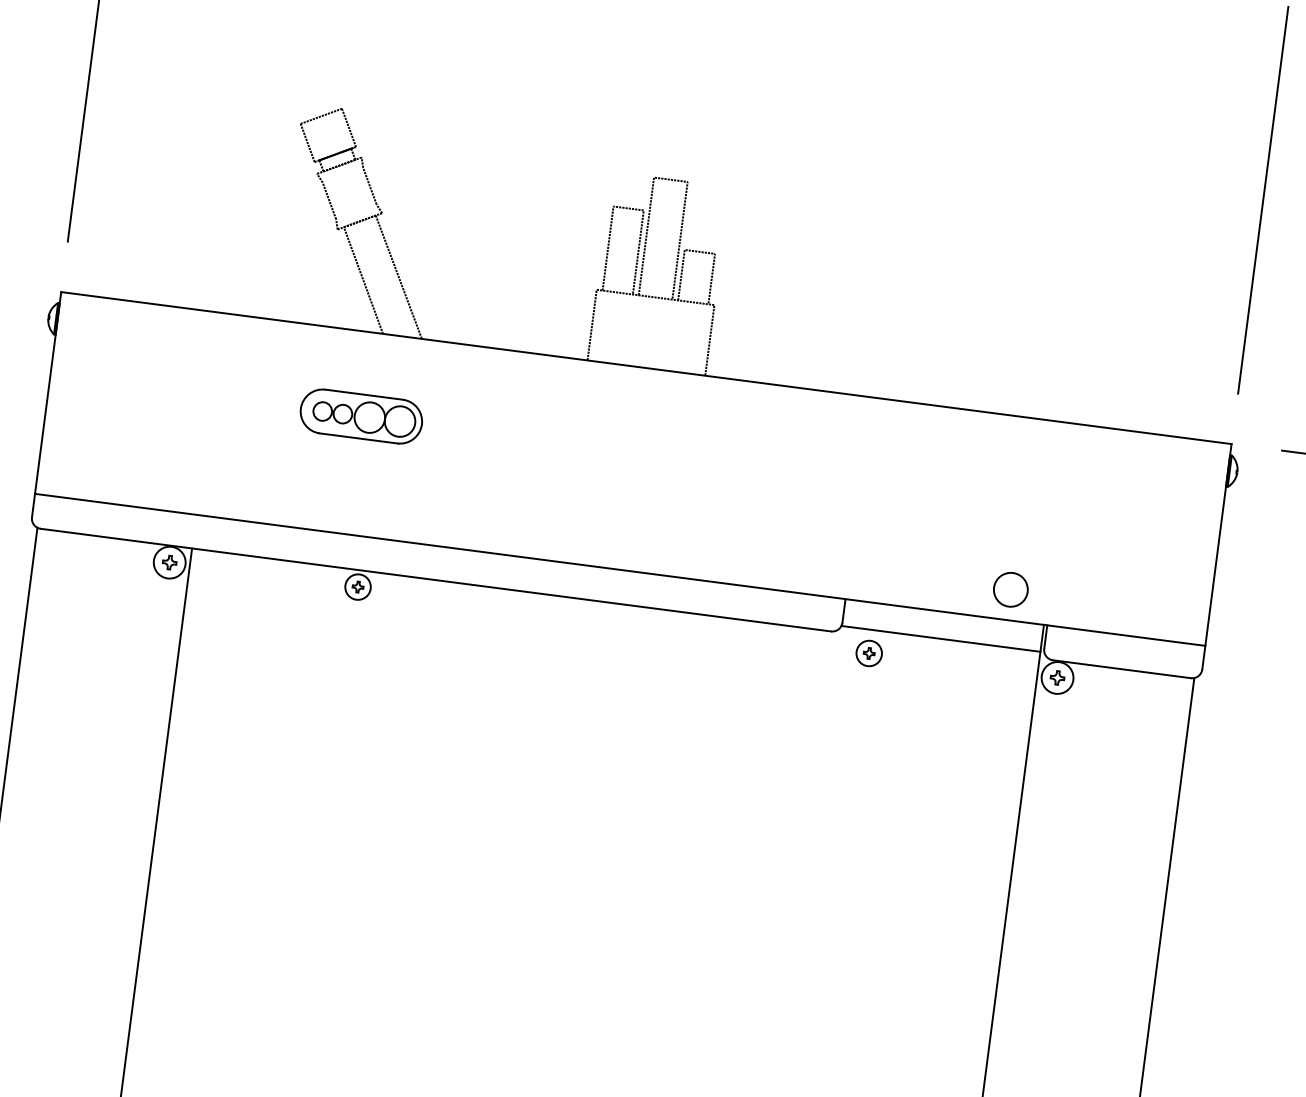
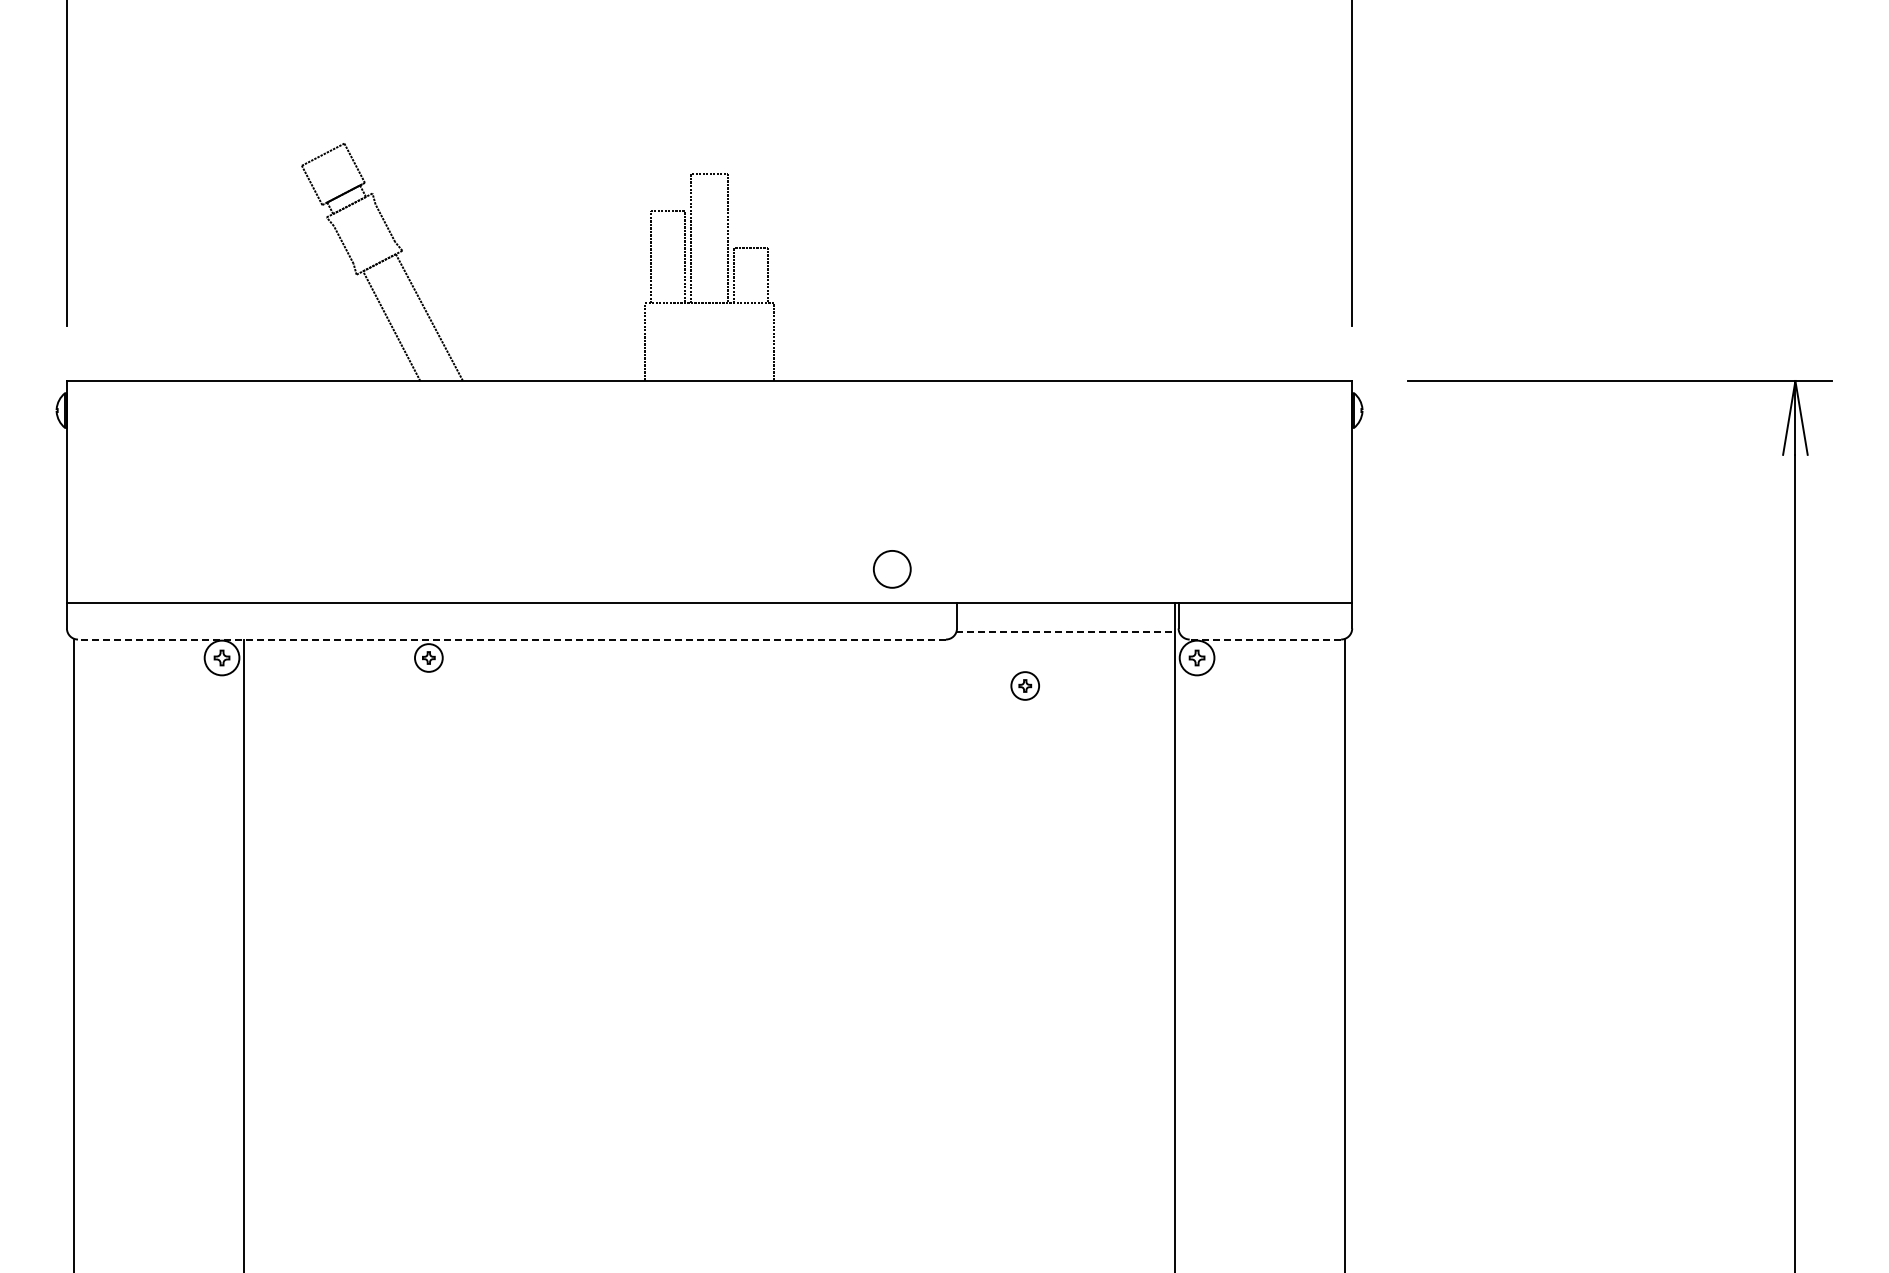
part: (361, 416) -> (408, 473), removed
line: (435, 580) -> (511, 639), solid -> dashed
circle: (1011, 589) -> (892, 569), moved
line: (941, 639) -> (1066, 632), solid -> dashed
part: (868, 652) -> (1024, 685), moved
line: (1122, 669) -> (1265, 639), solid -> dashed

